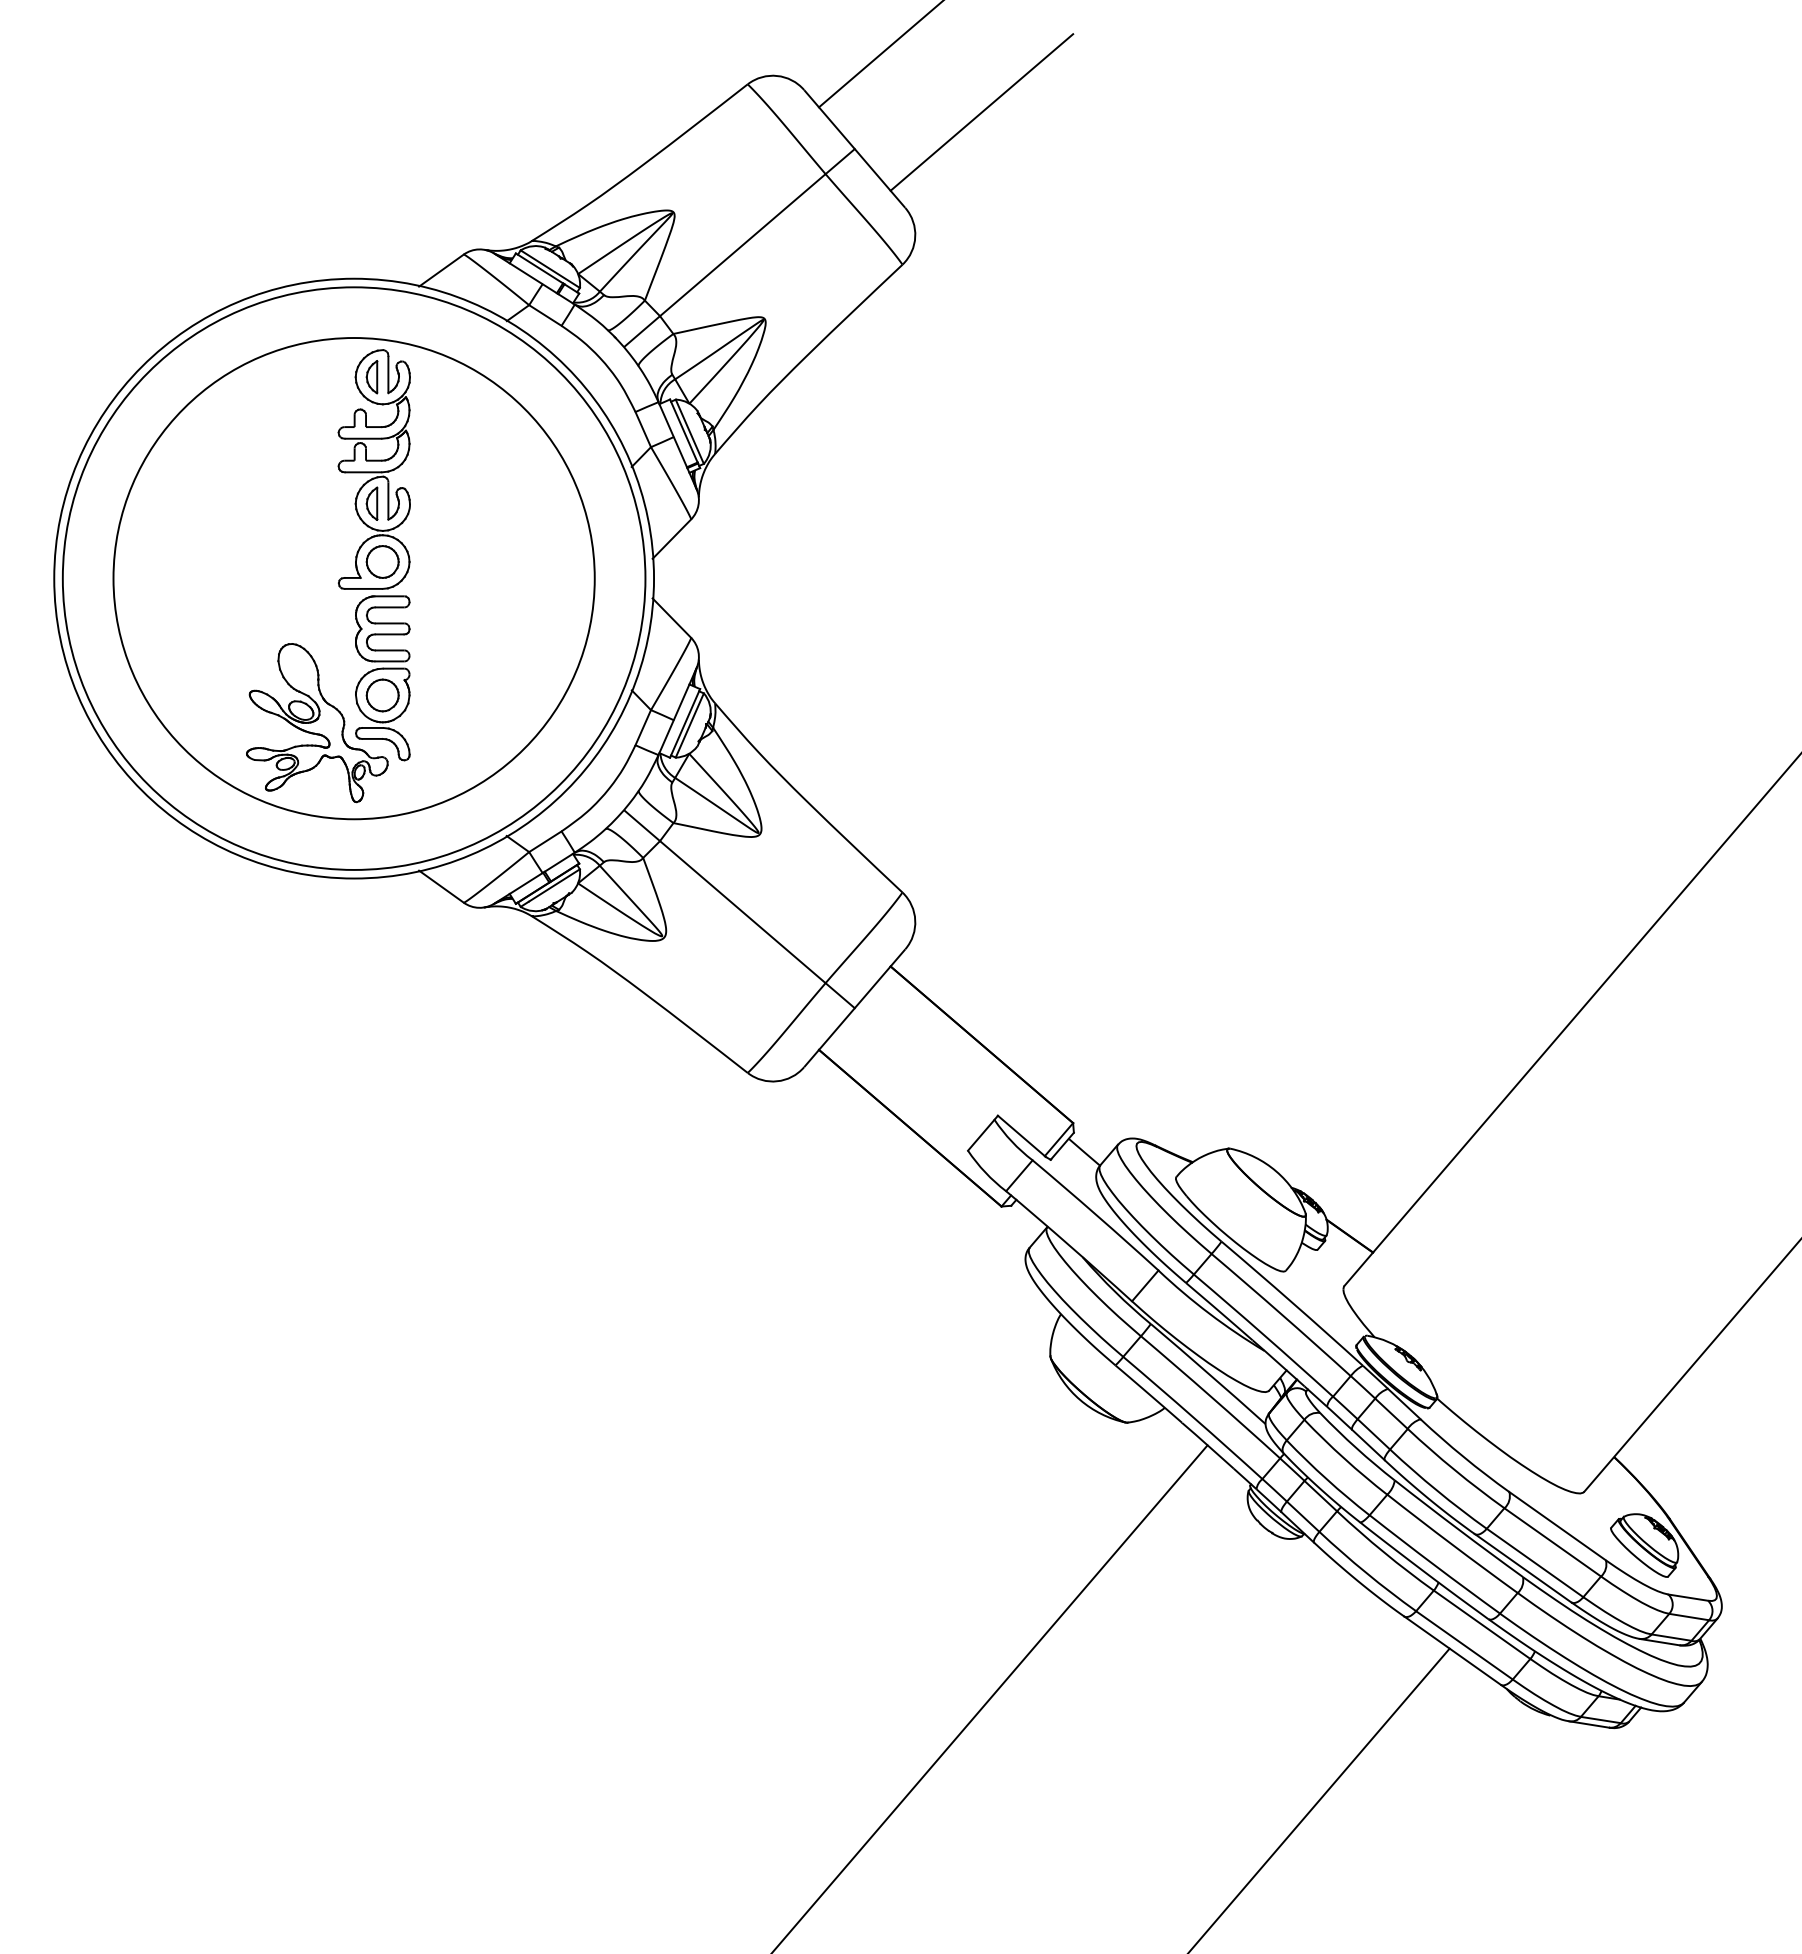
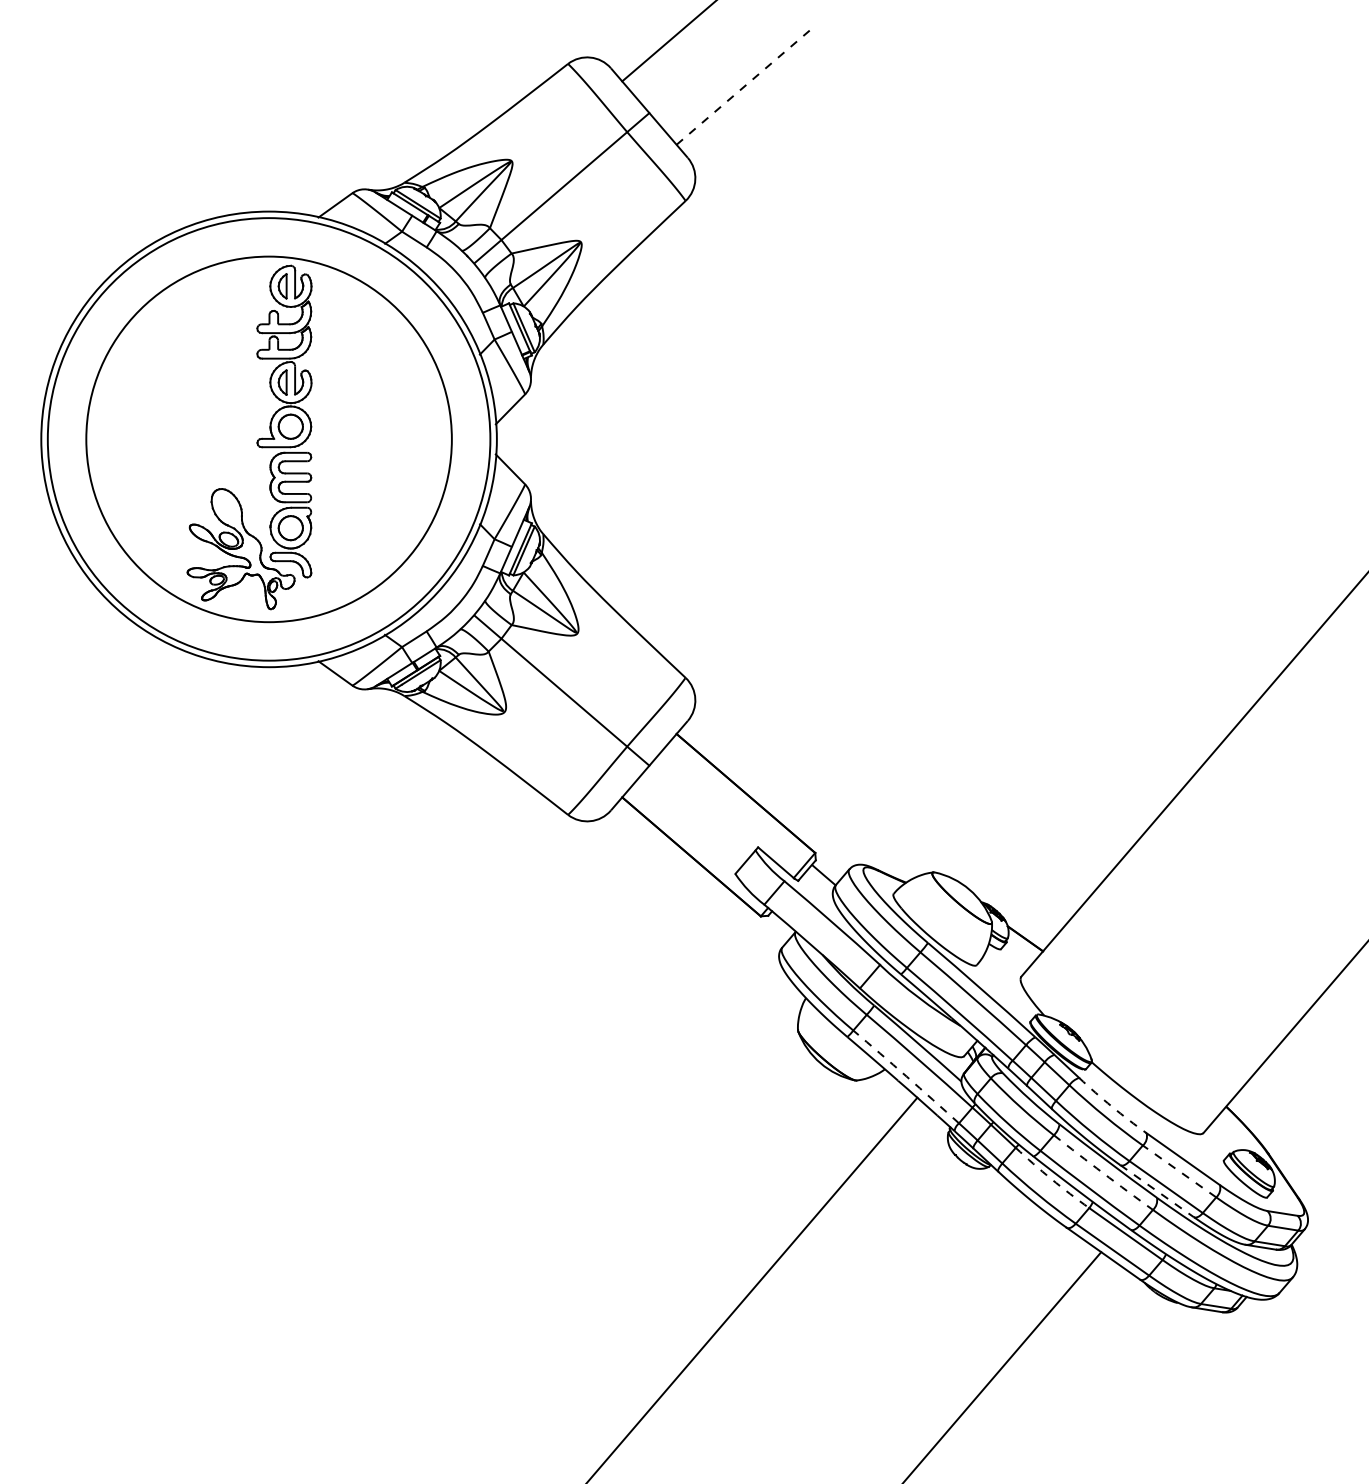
line: (982, 112) -> (746, 85), solid -> dashed
arc: (1193, 1417) -> (906, 1076), solid -> dashed
arc: (1463, 1457) -> (1111, 1106), solid -> dashed
line: (1552, 1542) -> (1179, 1171), solid -> dashed
arc: (1452, 1544) -> (1103, 1173), solid -> dashed
arc: (1384, 1552) -> (1051, 1179), solid -> dashed
line: (1523, 1568) -> (1157, 1191), solid -> dashed

